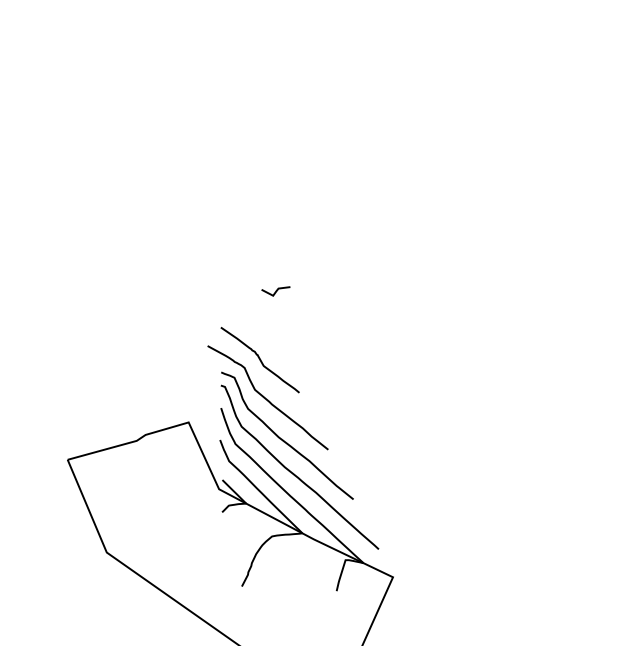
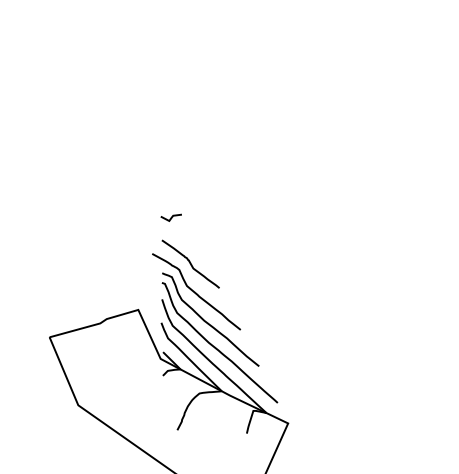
line: (274, 290) -> (170, 217), moved

